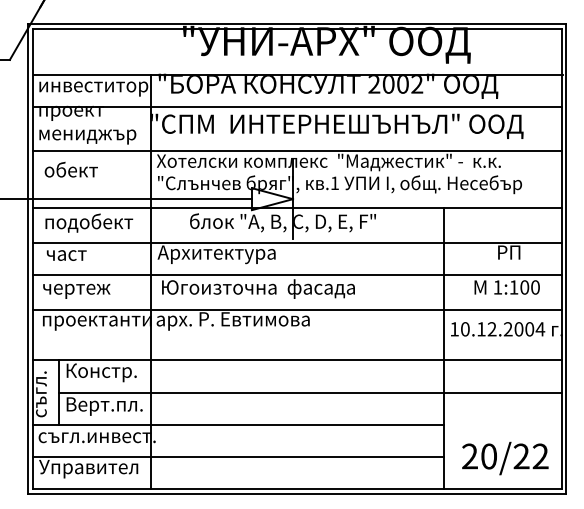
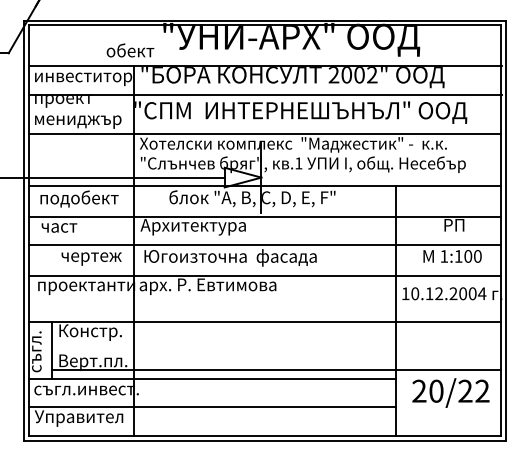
text: (70, 169) -> (129, 50), moved
text: (76, 290) -> (91, 258), moved
line: (309, 392) -> (276, 369), moved
text: (505, 458) -> (451, 393), moved

